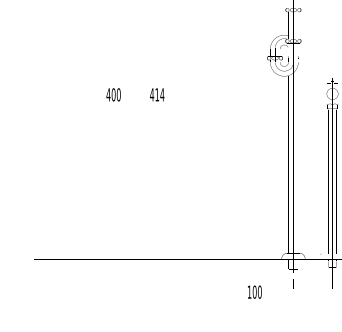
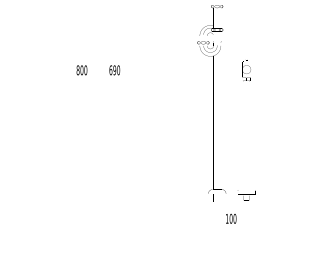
text: (107, 95) -> (77, 70), 400 -> 800
text: (156, 95) -> (114, 70), 414 -> 690
text: (255, 291) -> (231, 218), moved

